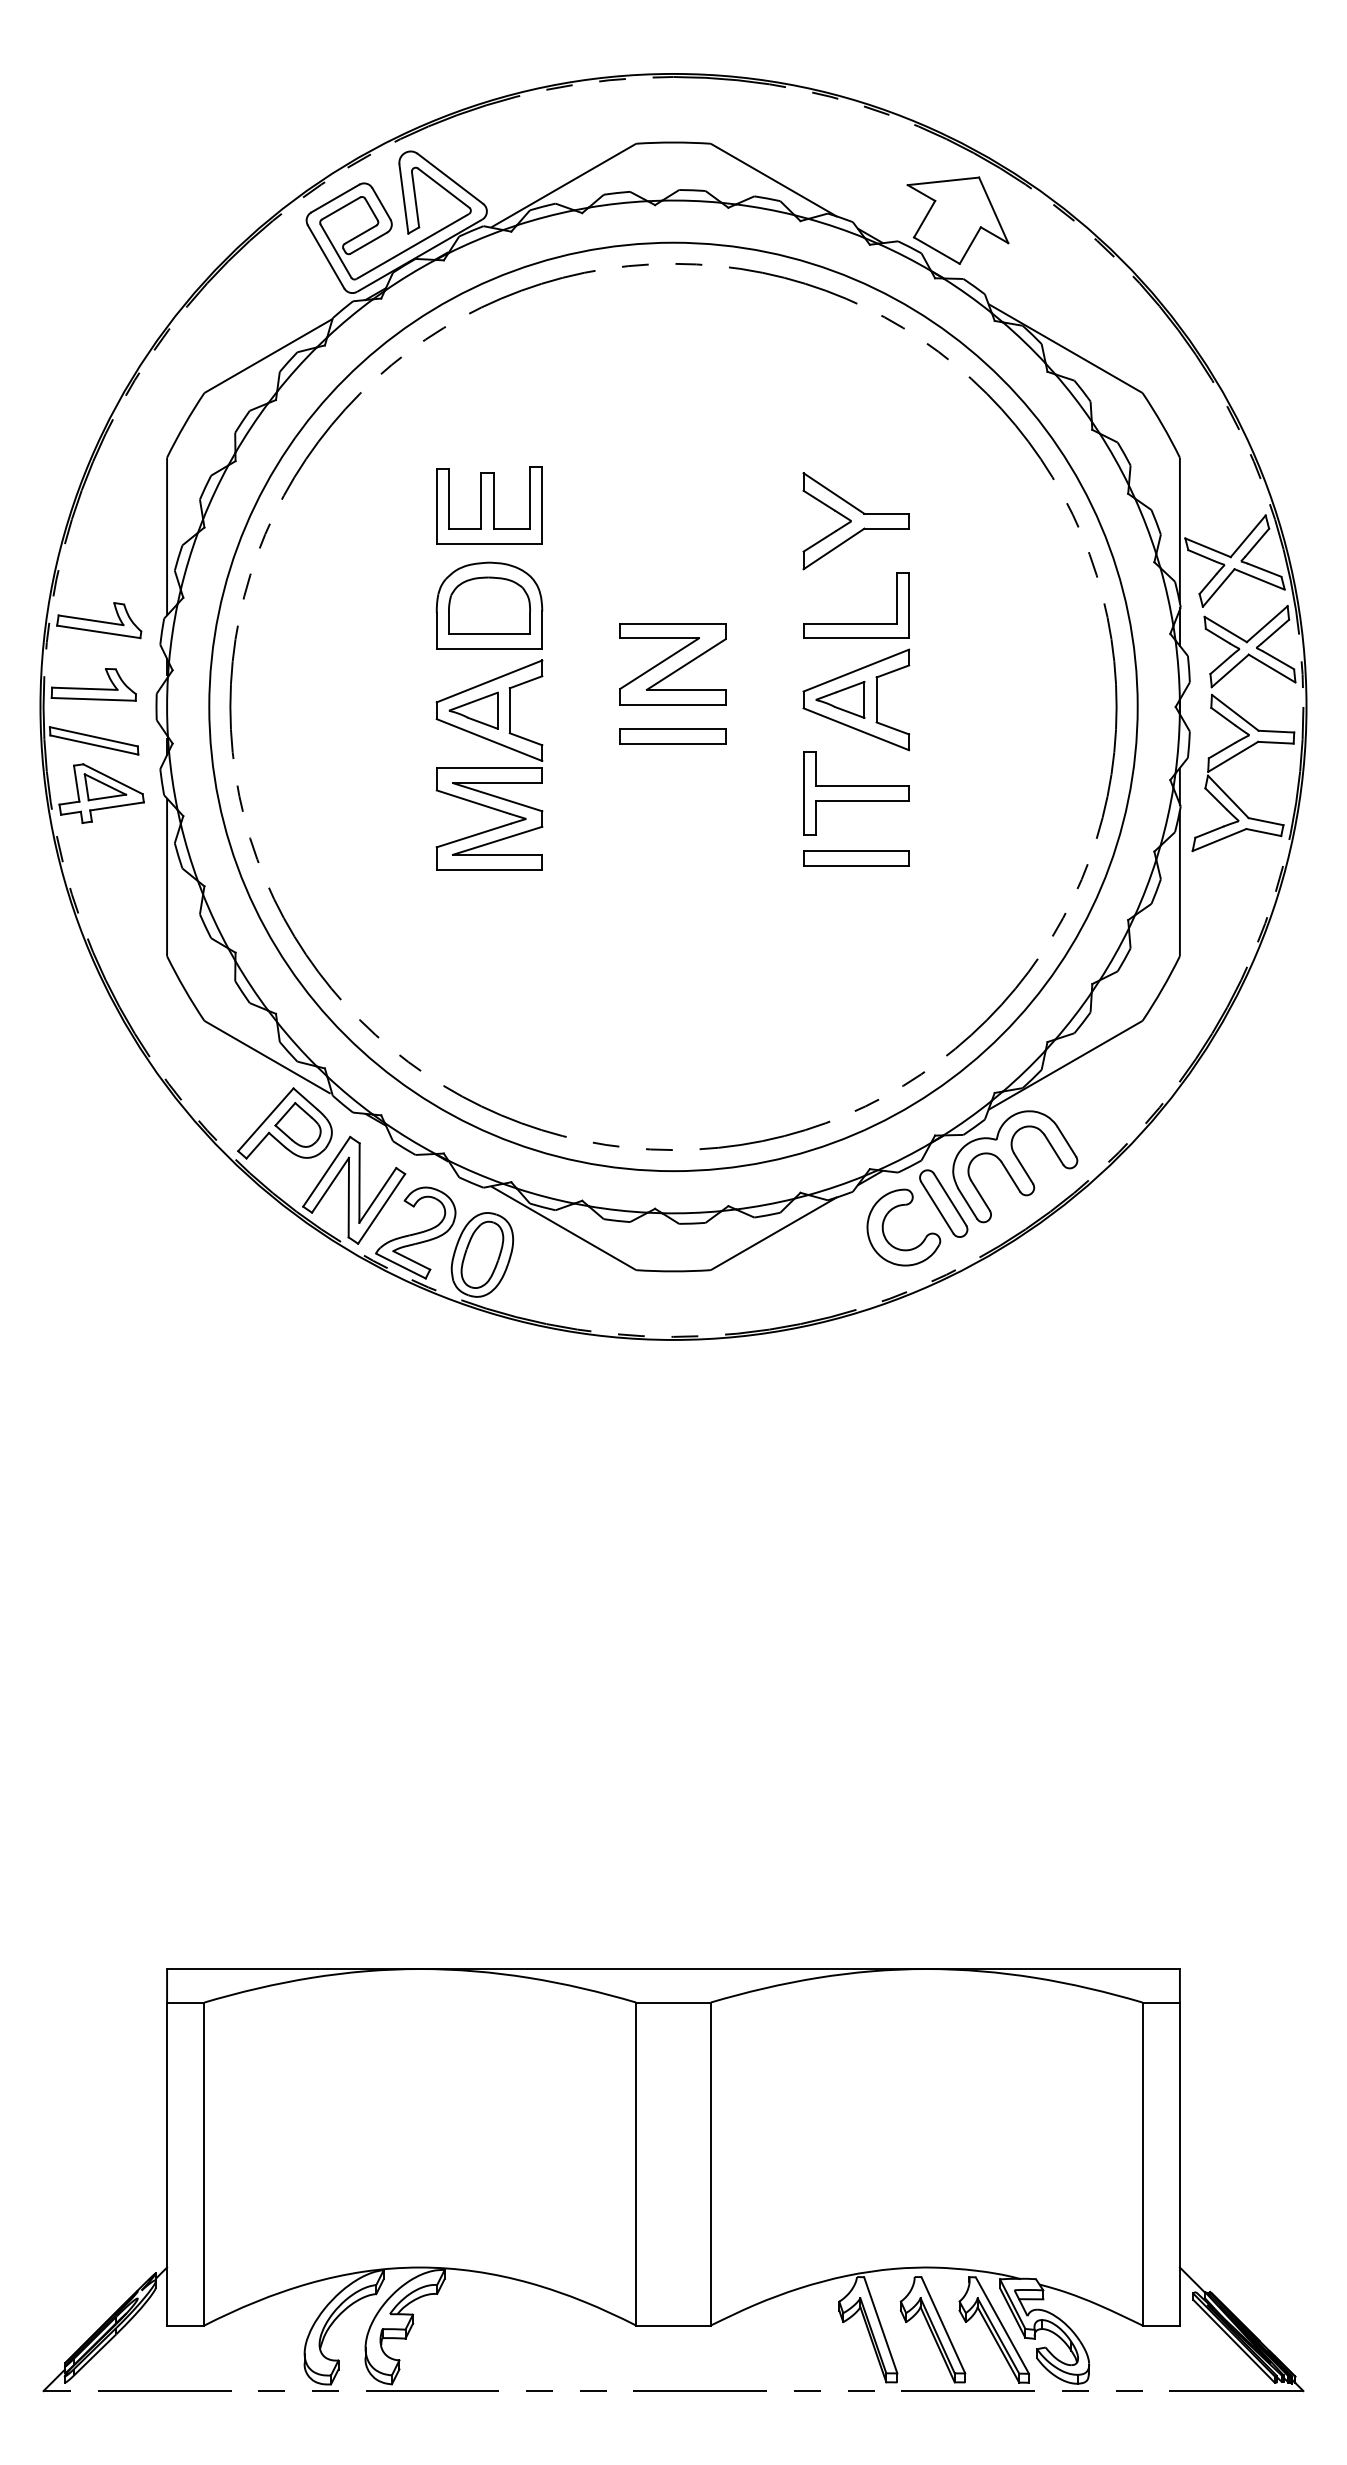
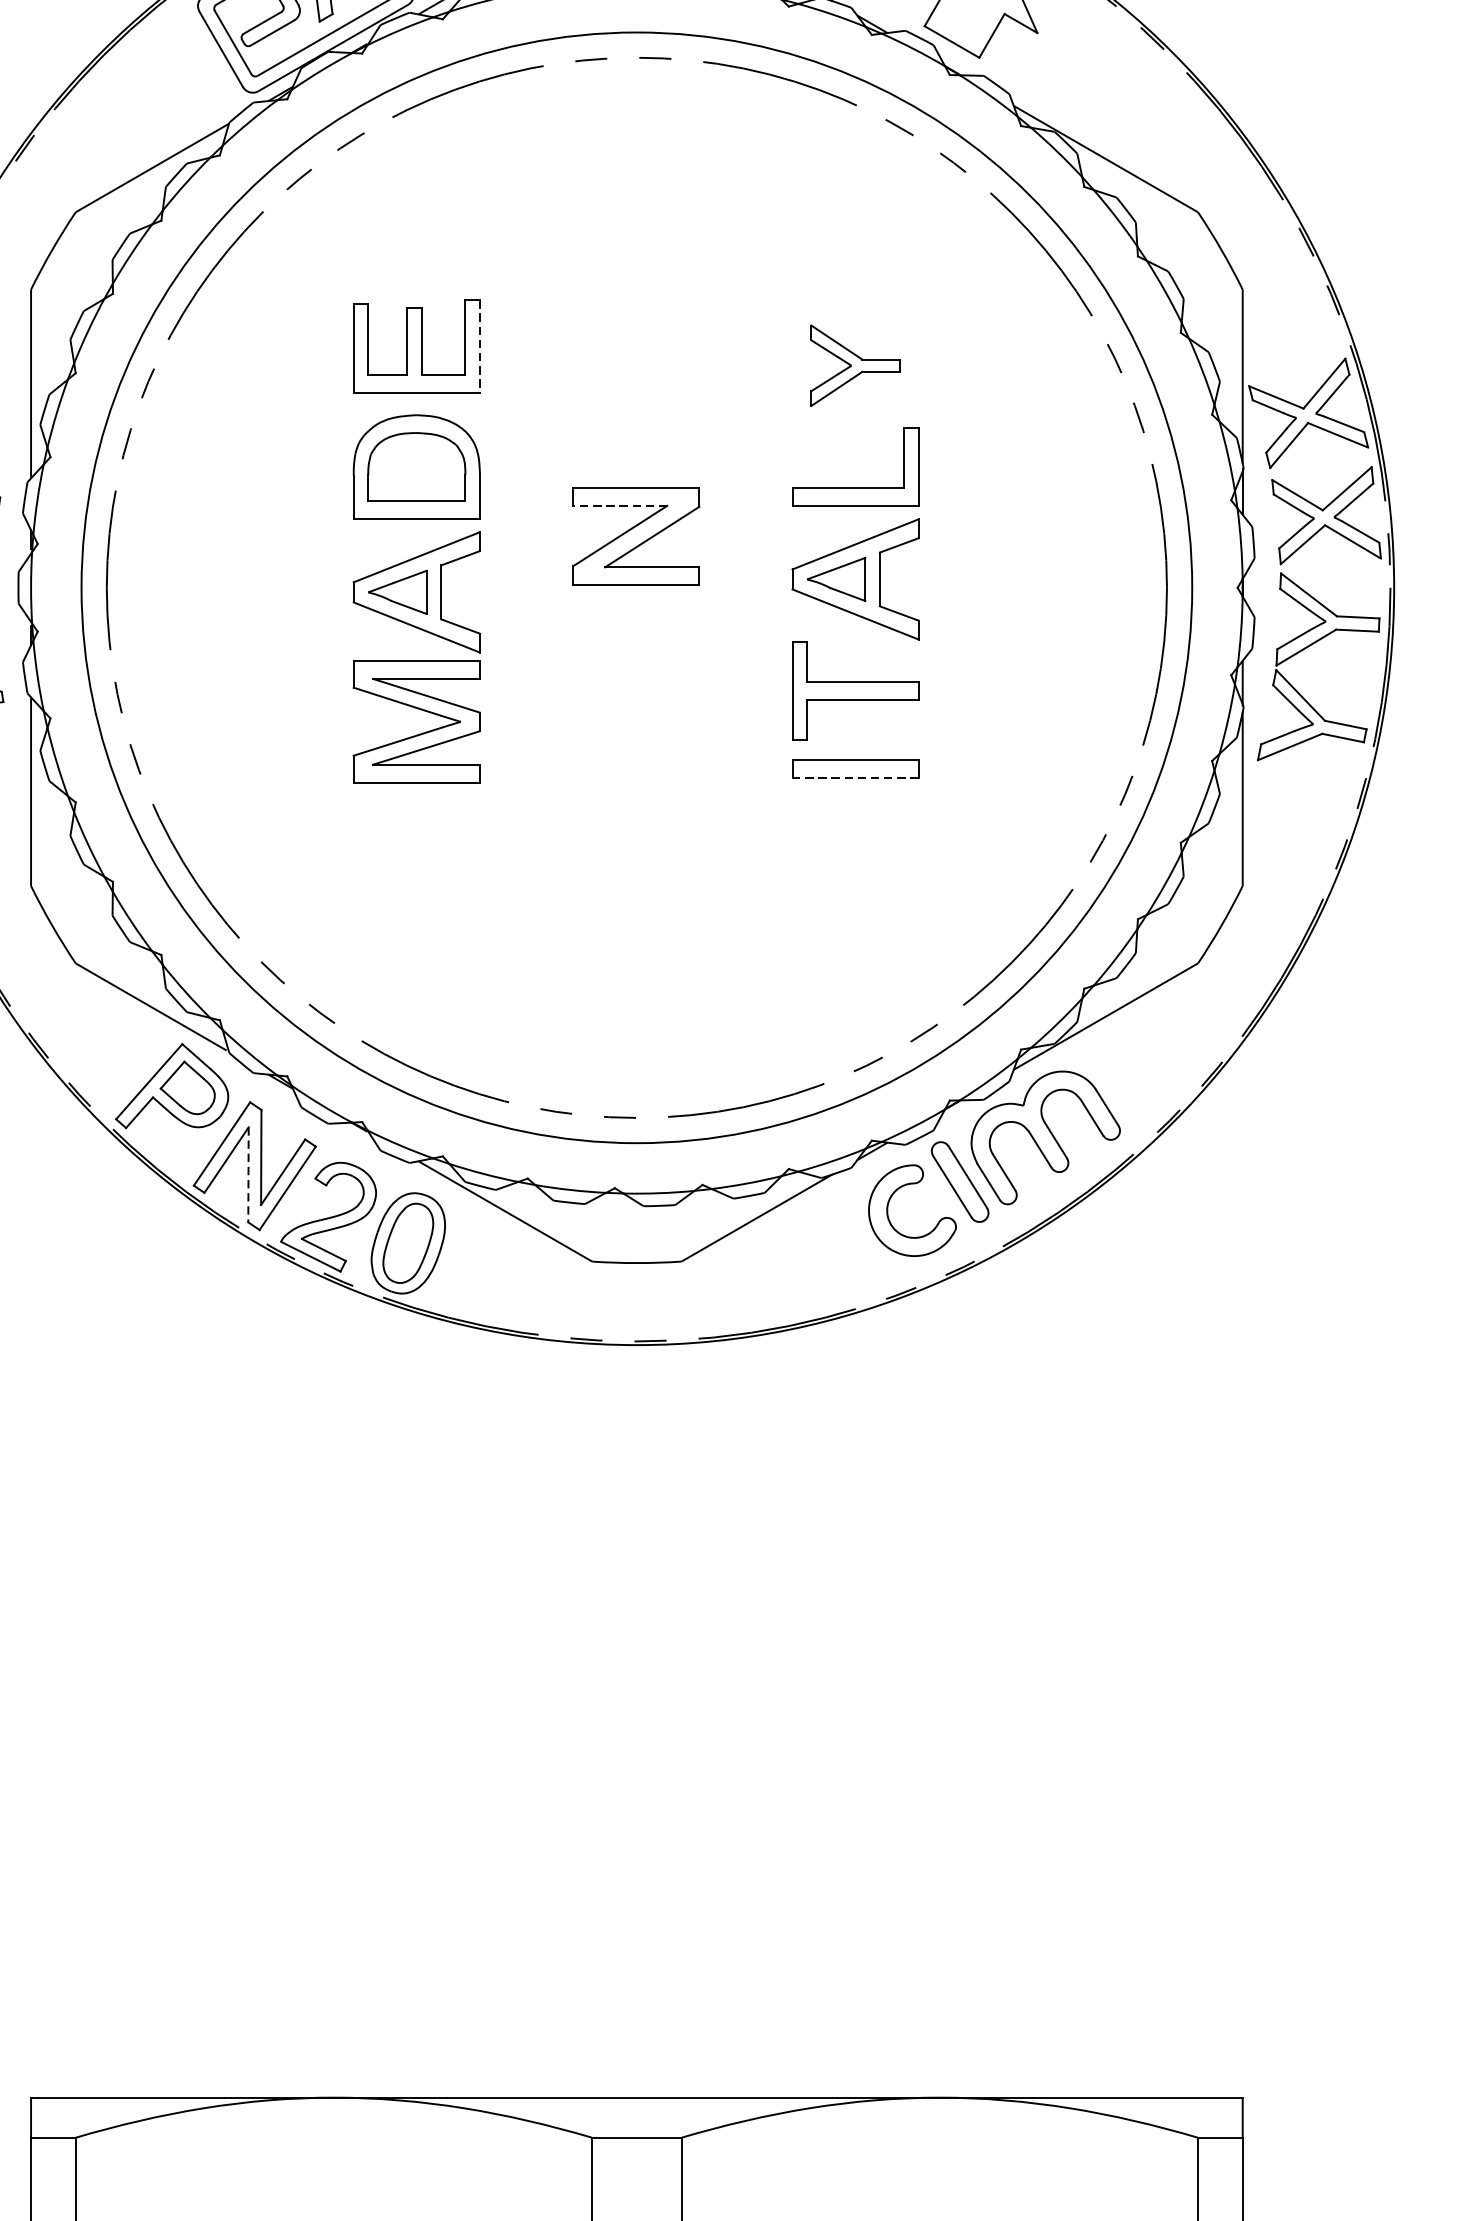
line: (542, 505) -> (480, 346), solid -> dashed
part: (855, 521) -> (854, 365), size x0.7
line: (659, 638) -> (620, 505), solid -> dashed
part: (672, 736) -> (635, 623), removed
line: (856, 865) -> (855, 777), solid -> dashed
line: (348, 1197) -> (248, 1174), solid -> dashed

